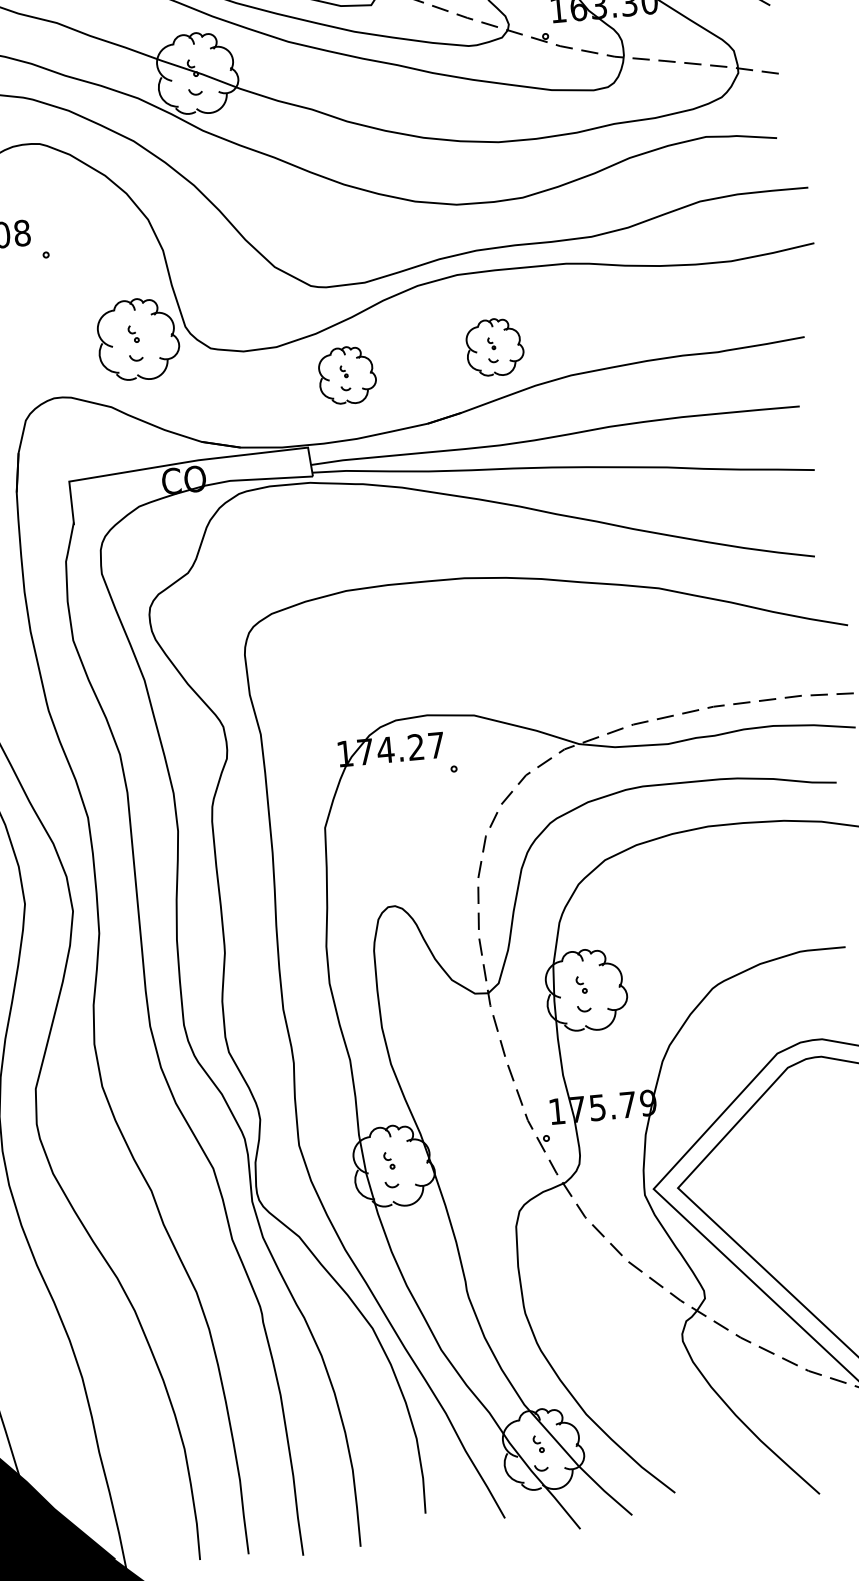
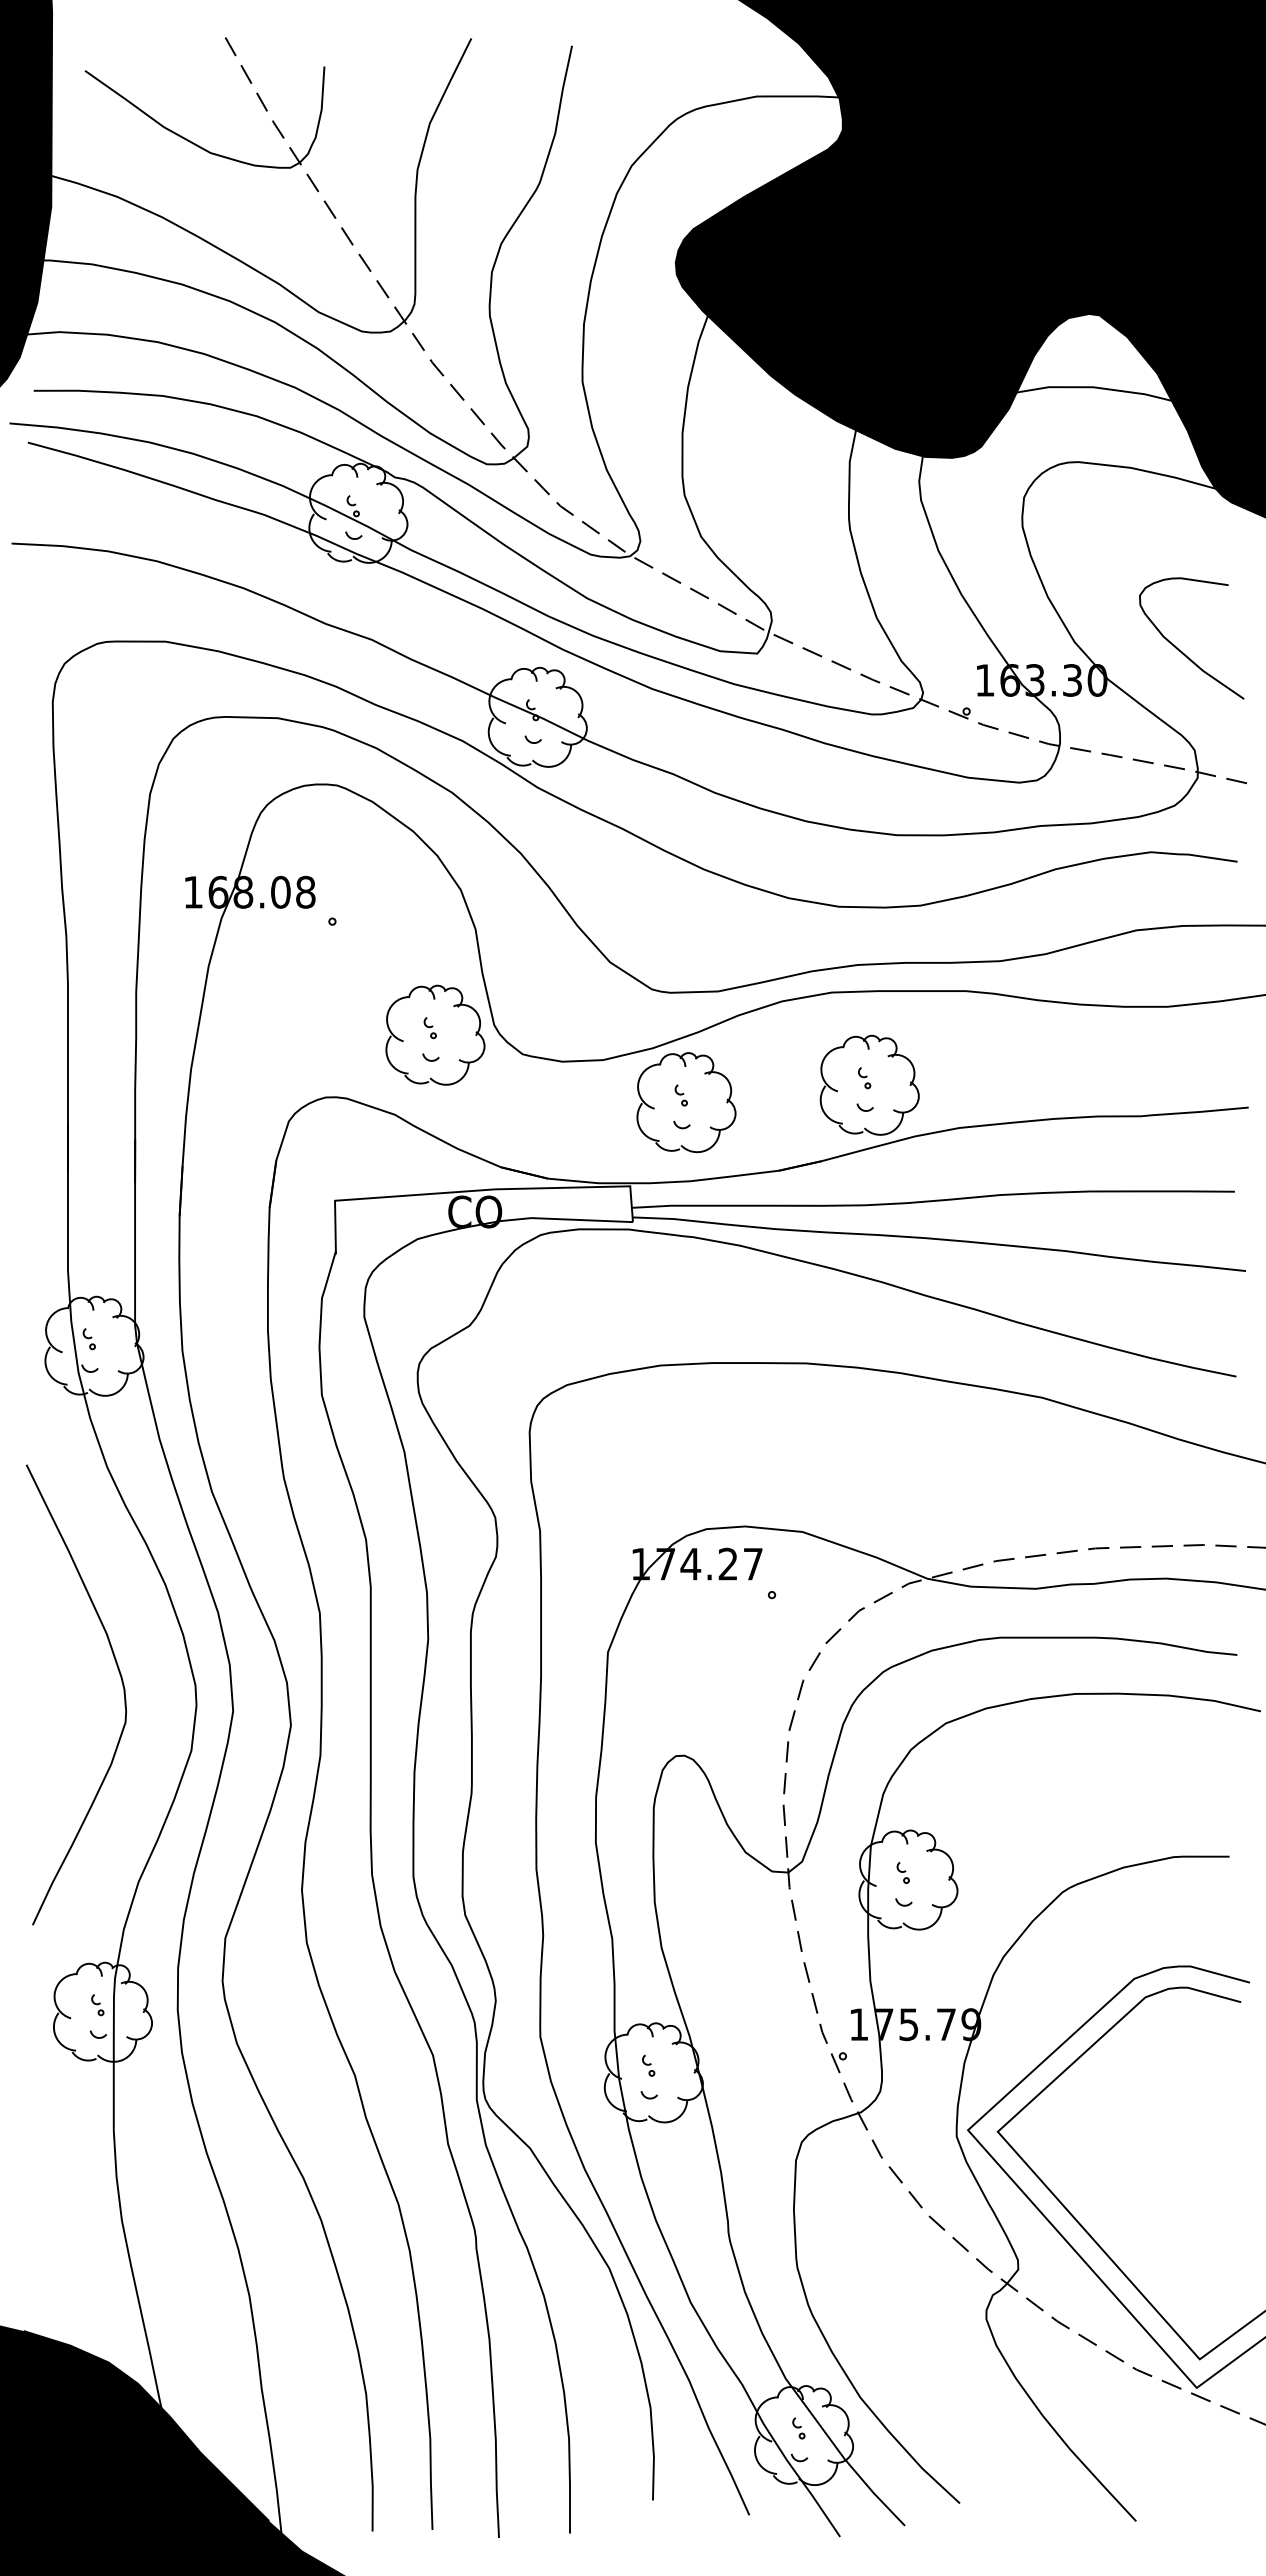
part: (494, 346) -> (869, 1084), size x1.43
part: (347, 375) -> (686, 1102), size x1.43

